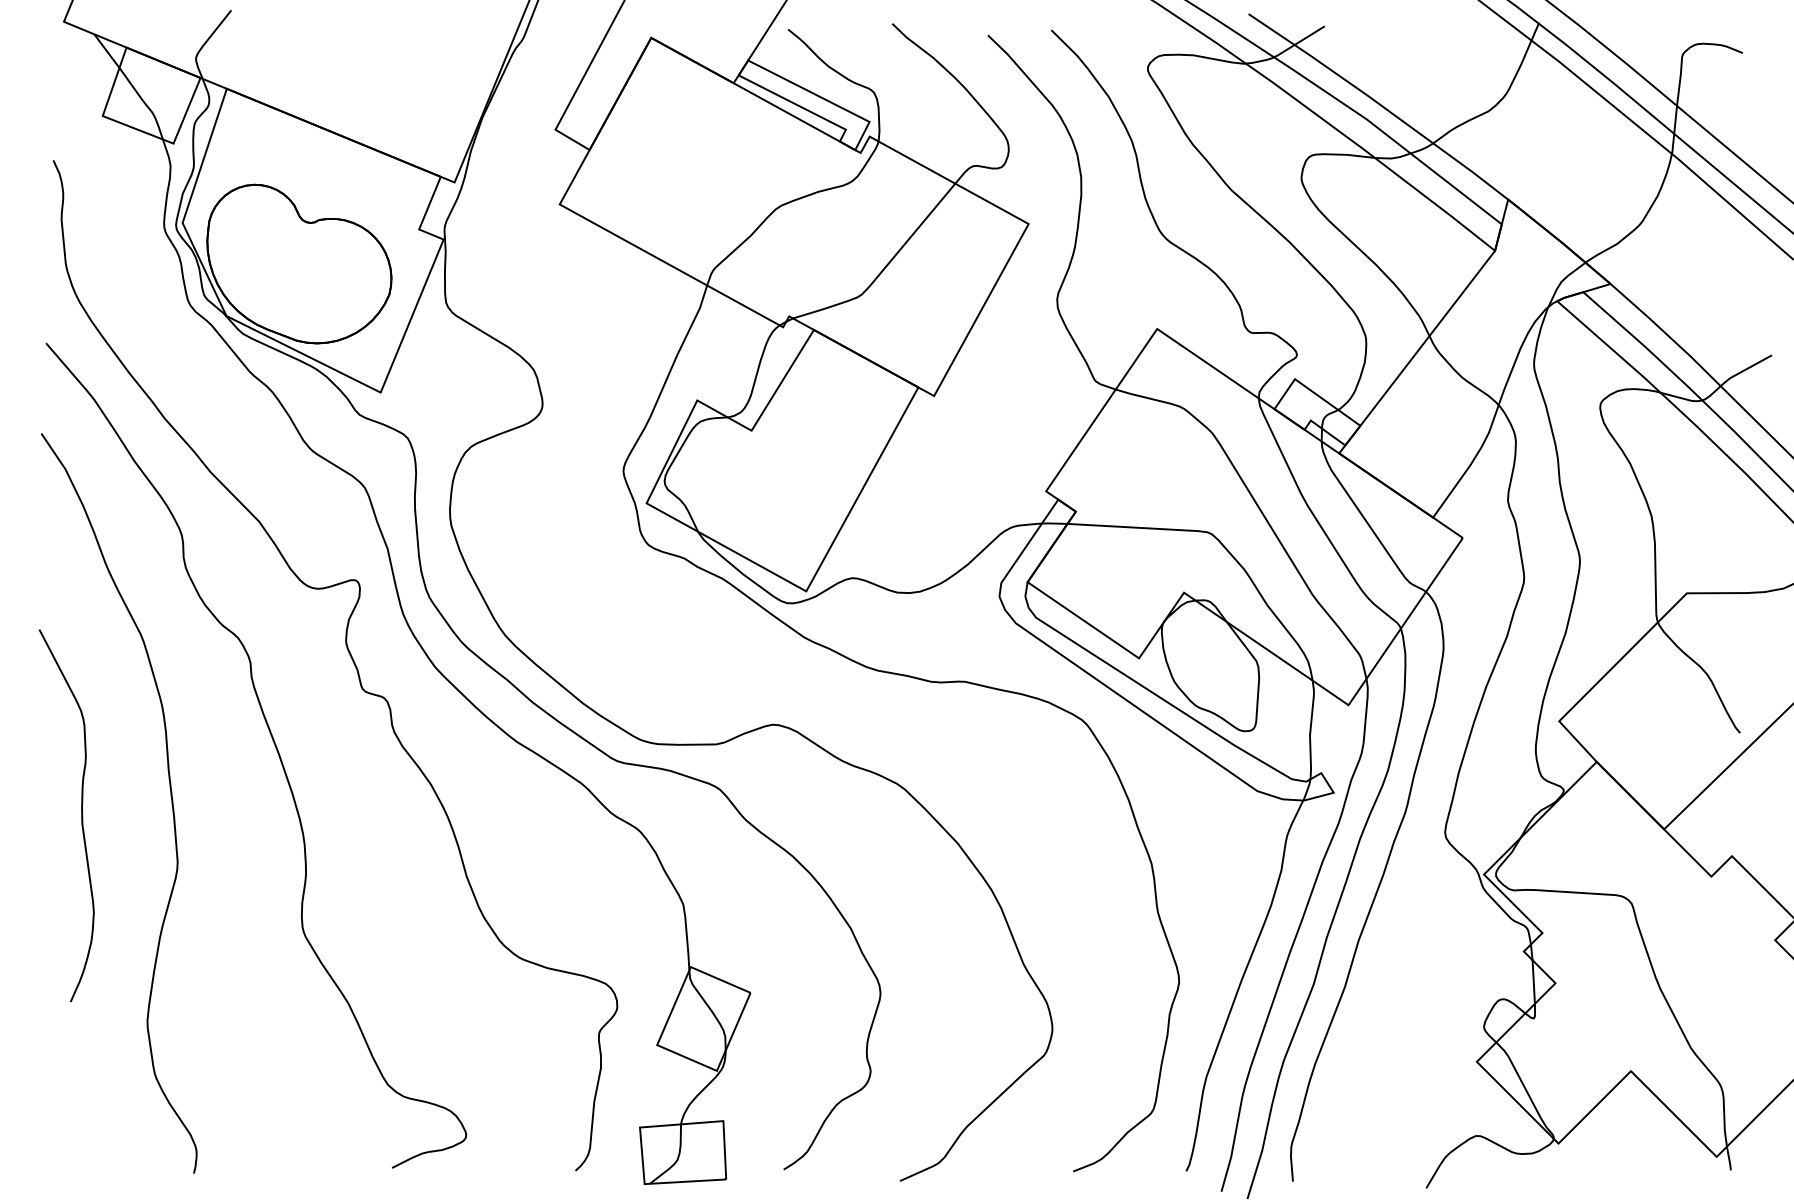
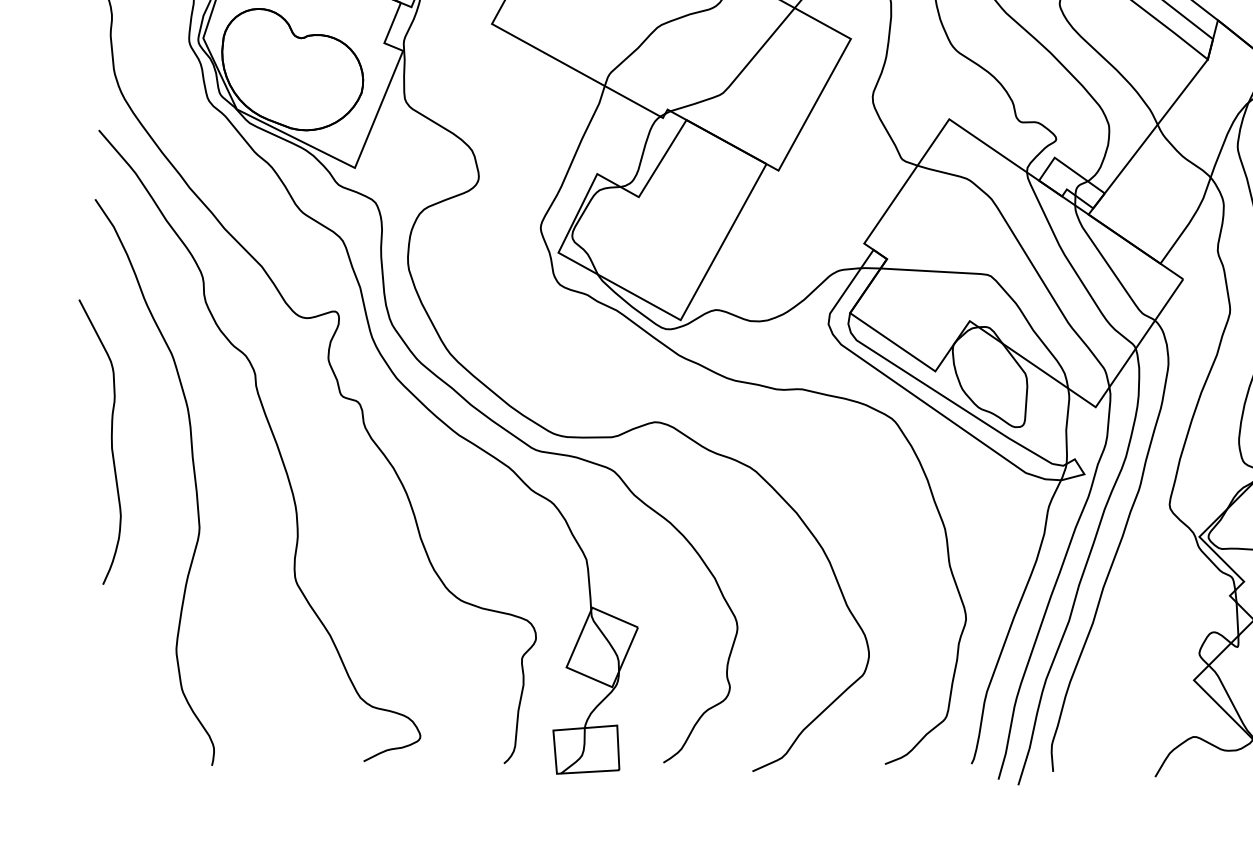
curve: (81, 815) -> (111, 441), moved

